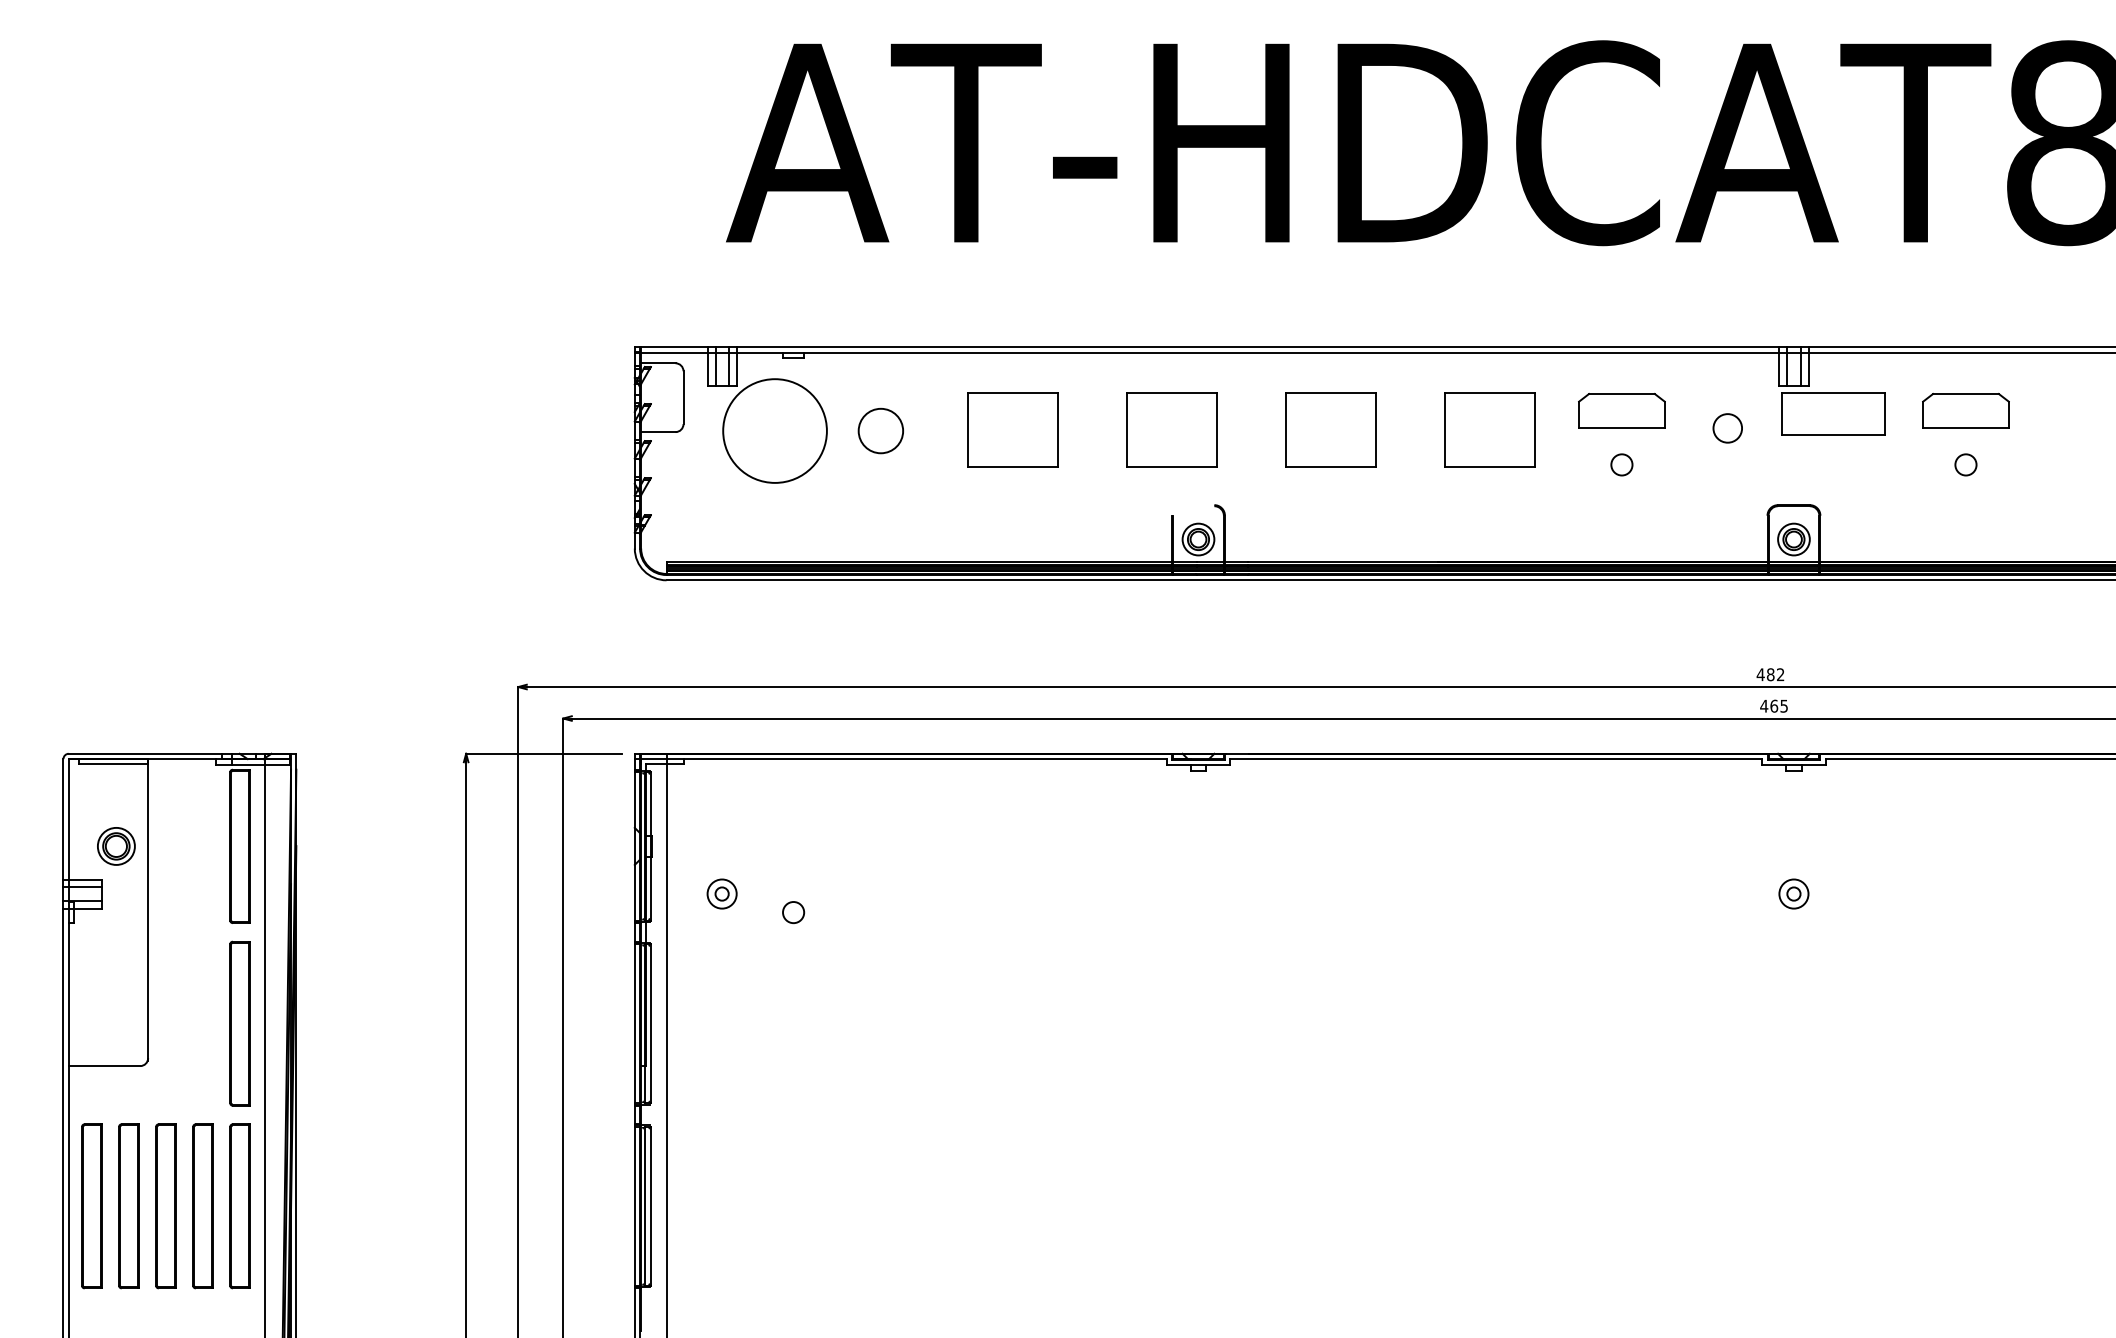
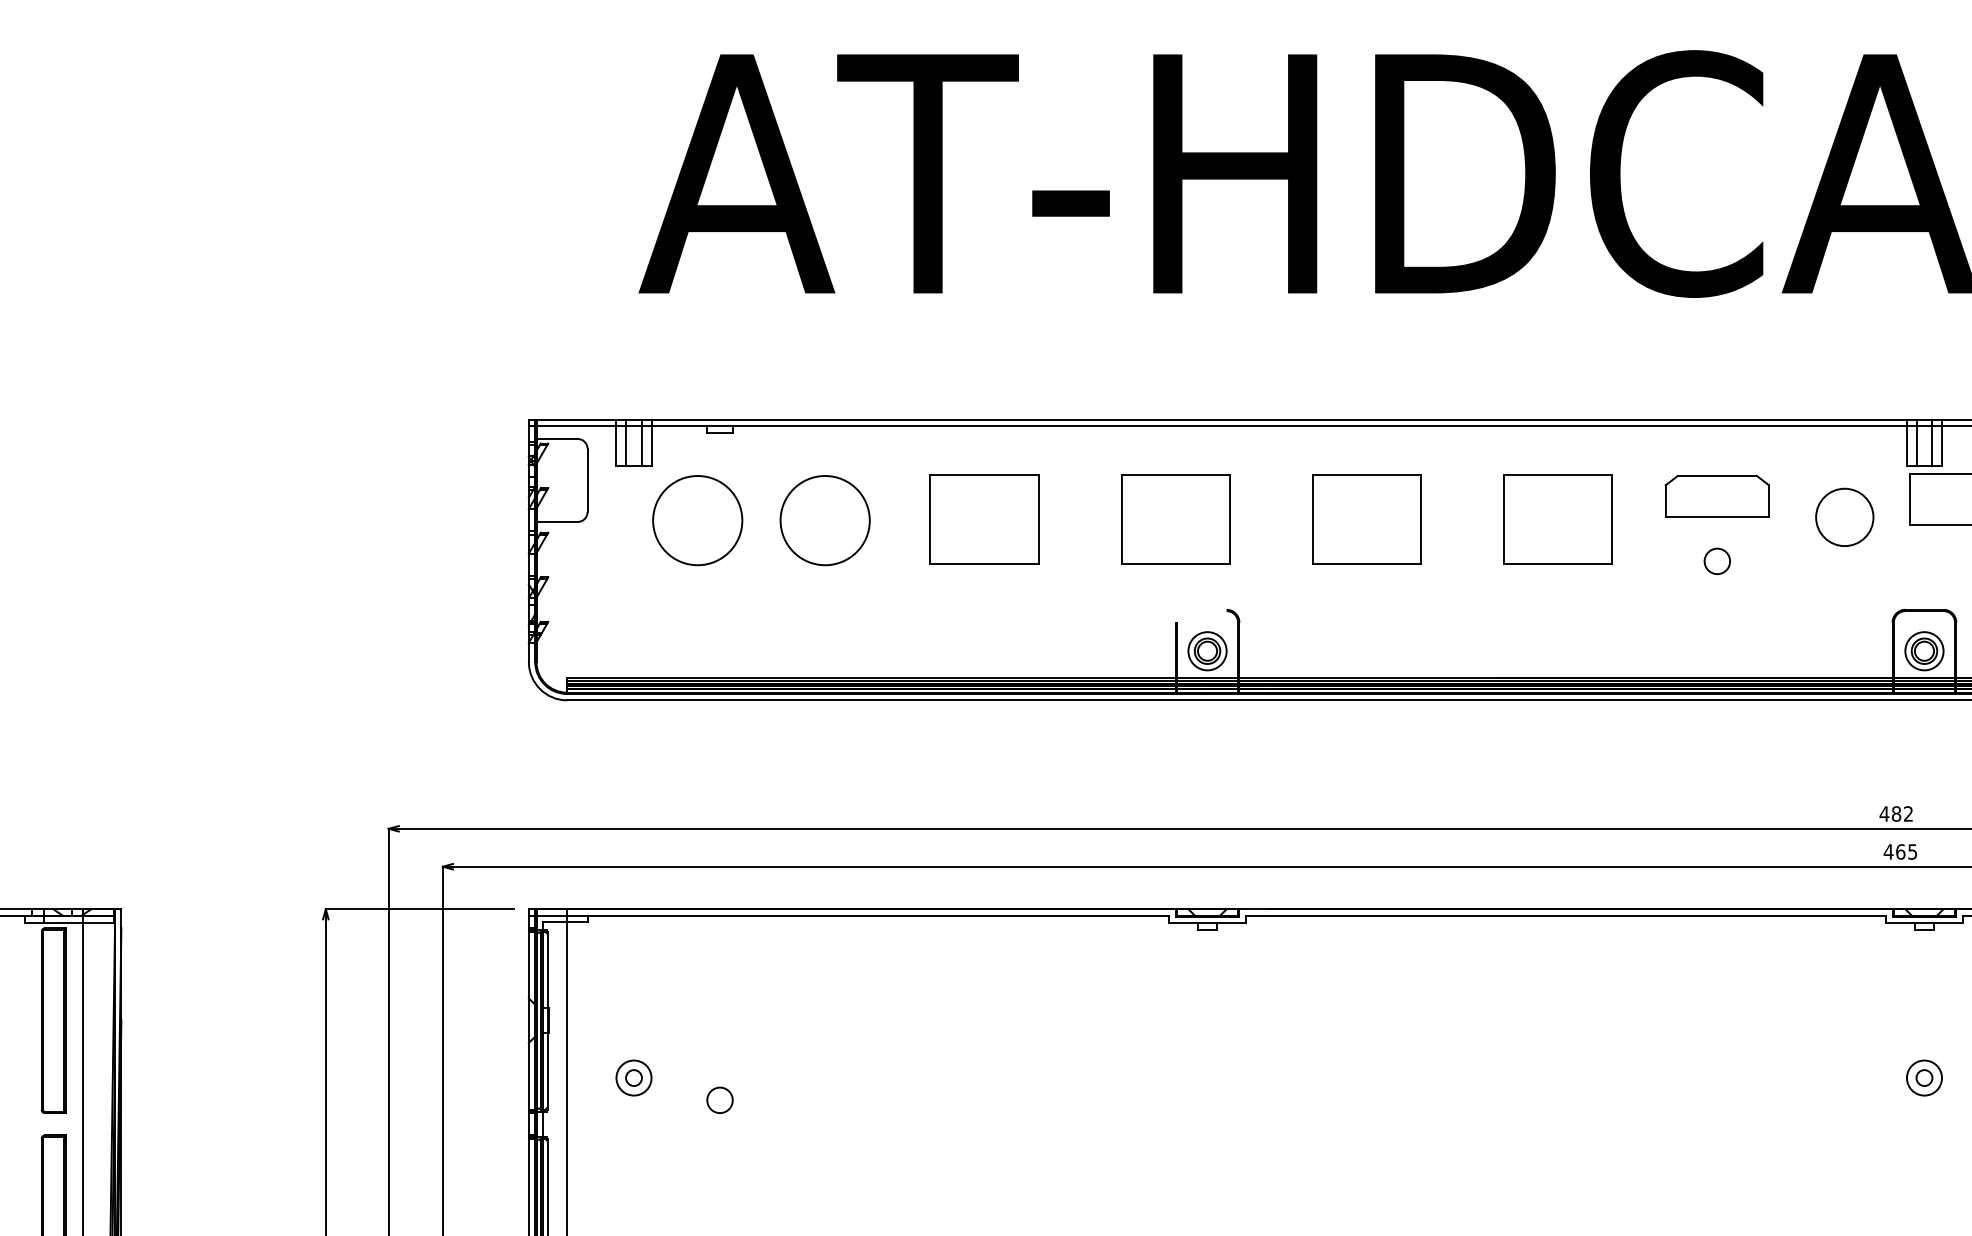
circle: (1727, 428) -> (1844, 517), size x1.67
circle: (775, 431) -> (698, 521), size x0.71
circle: (880, 431) -> (824, 521), size x1.67

